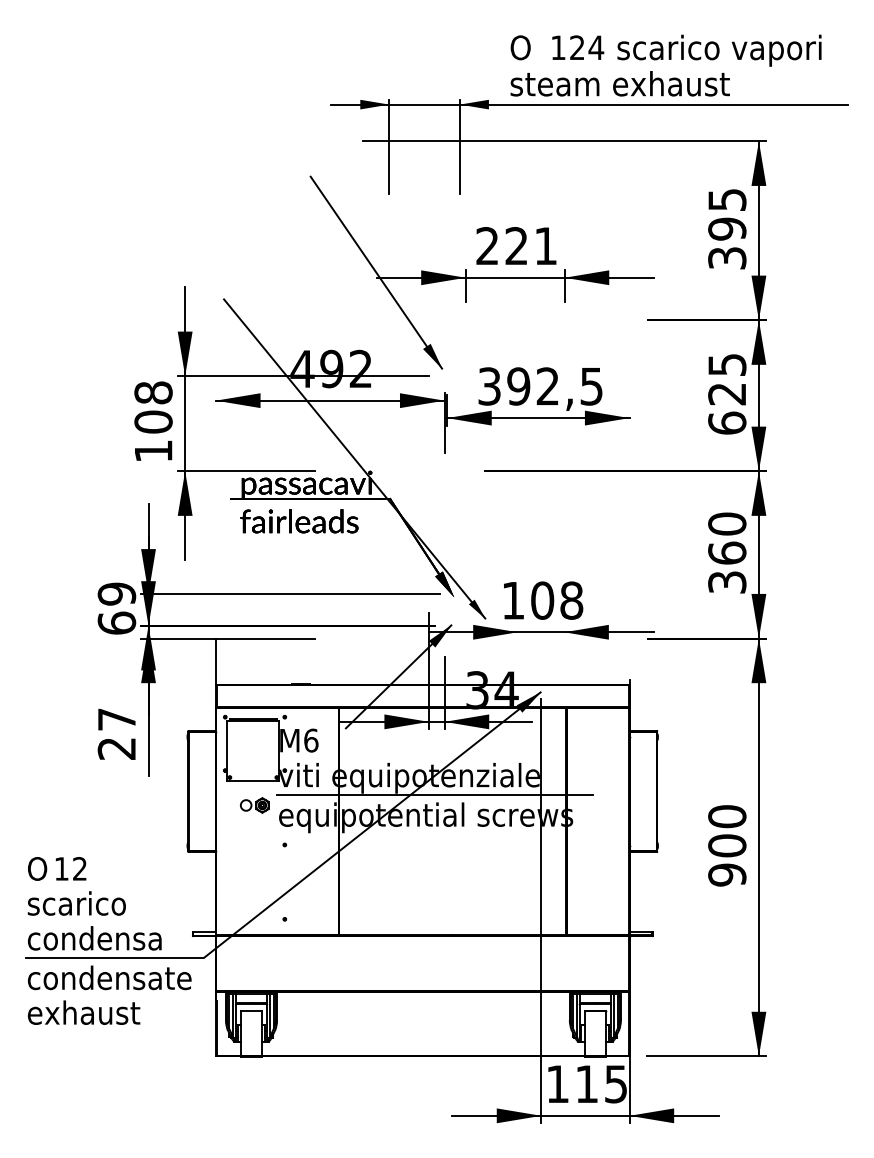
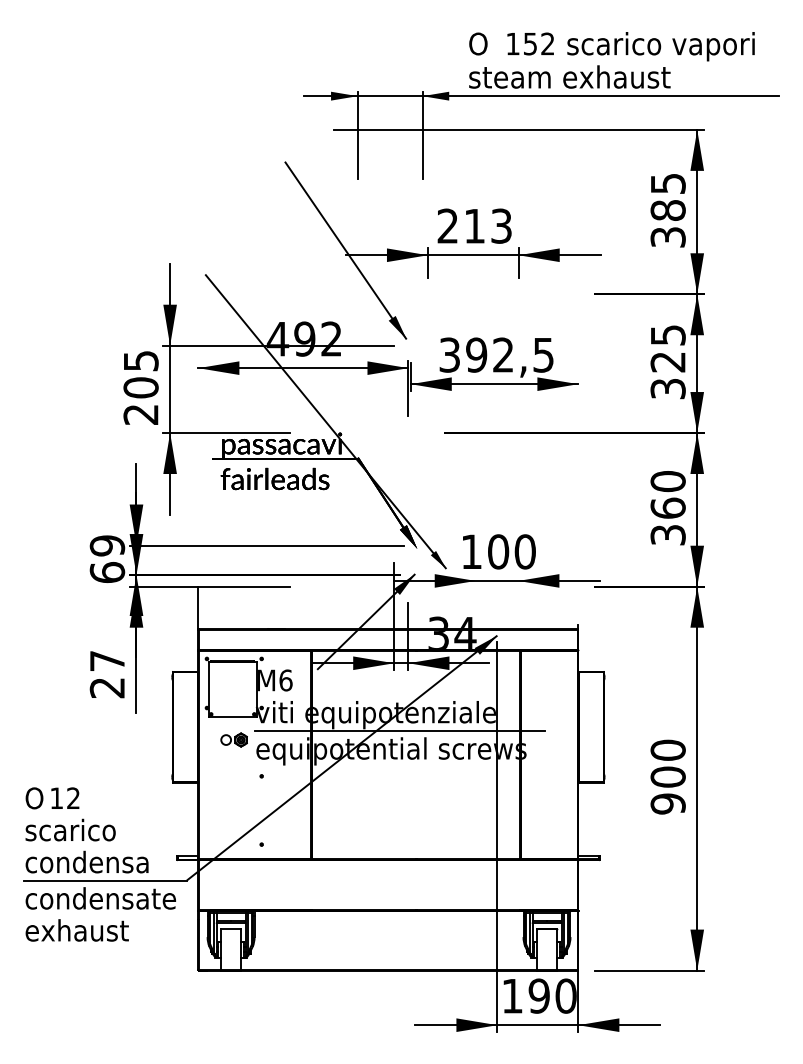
text: (587, 47) -> (539, 43), 124 -> 152
text: (727, 228) -> (668, 209), 395 -> 385
text: (530, 246) -> (487, 226), 221 -> 213
text: (153, 421) -> (141, 387), 108 -> 205
text: (727, 422) -> (668, 388), 625 -> 325
text: (571, 600) -> (525, 551), 108 -> 100
text: (601, 1084) -> (552, 996), 115 -> 190

